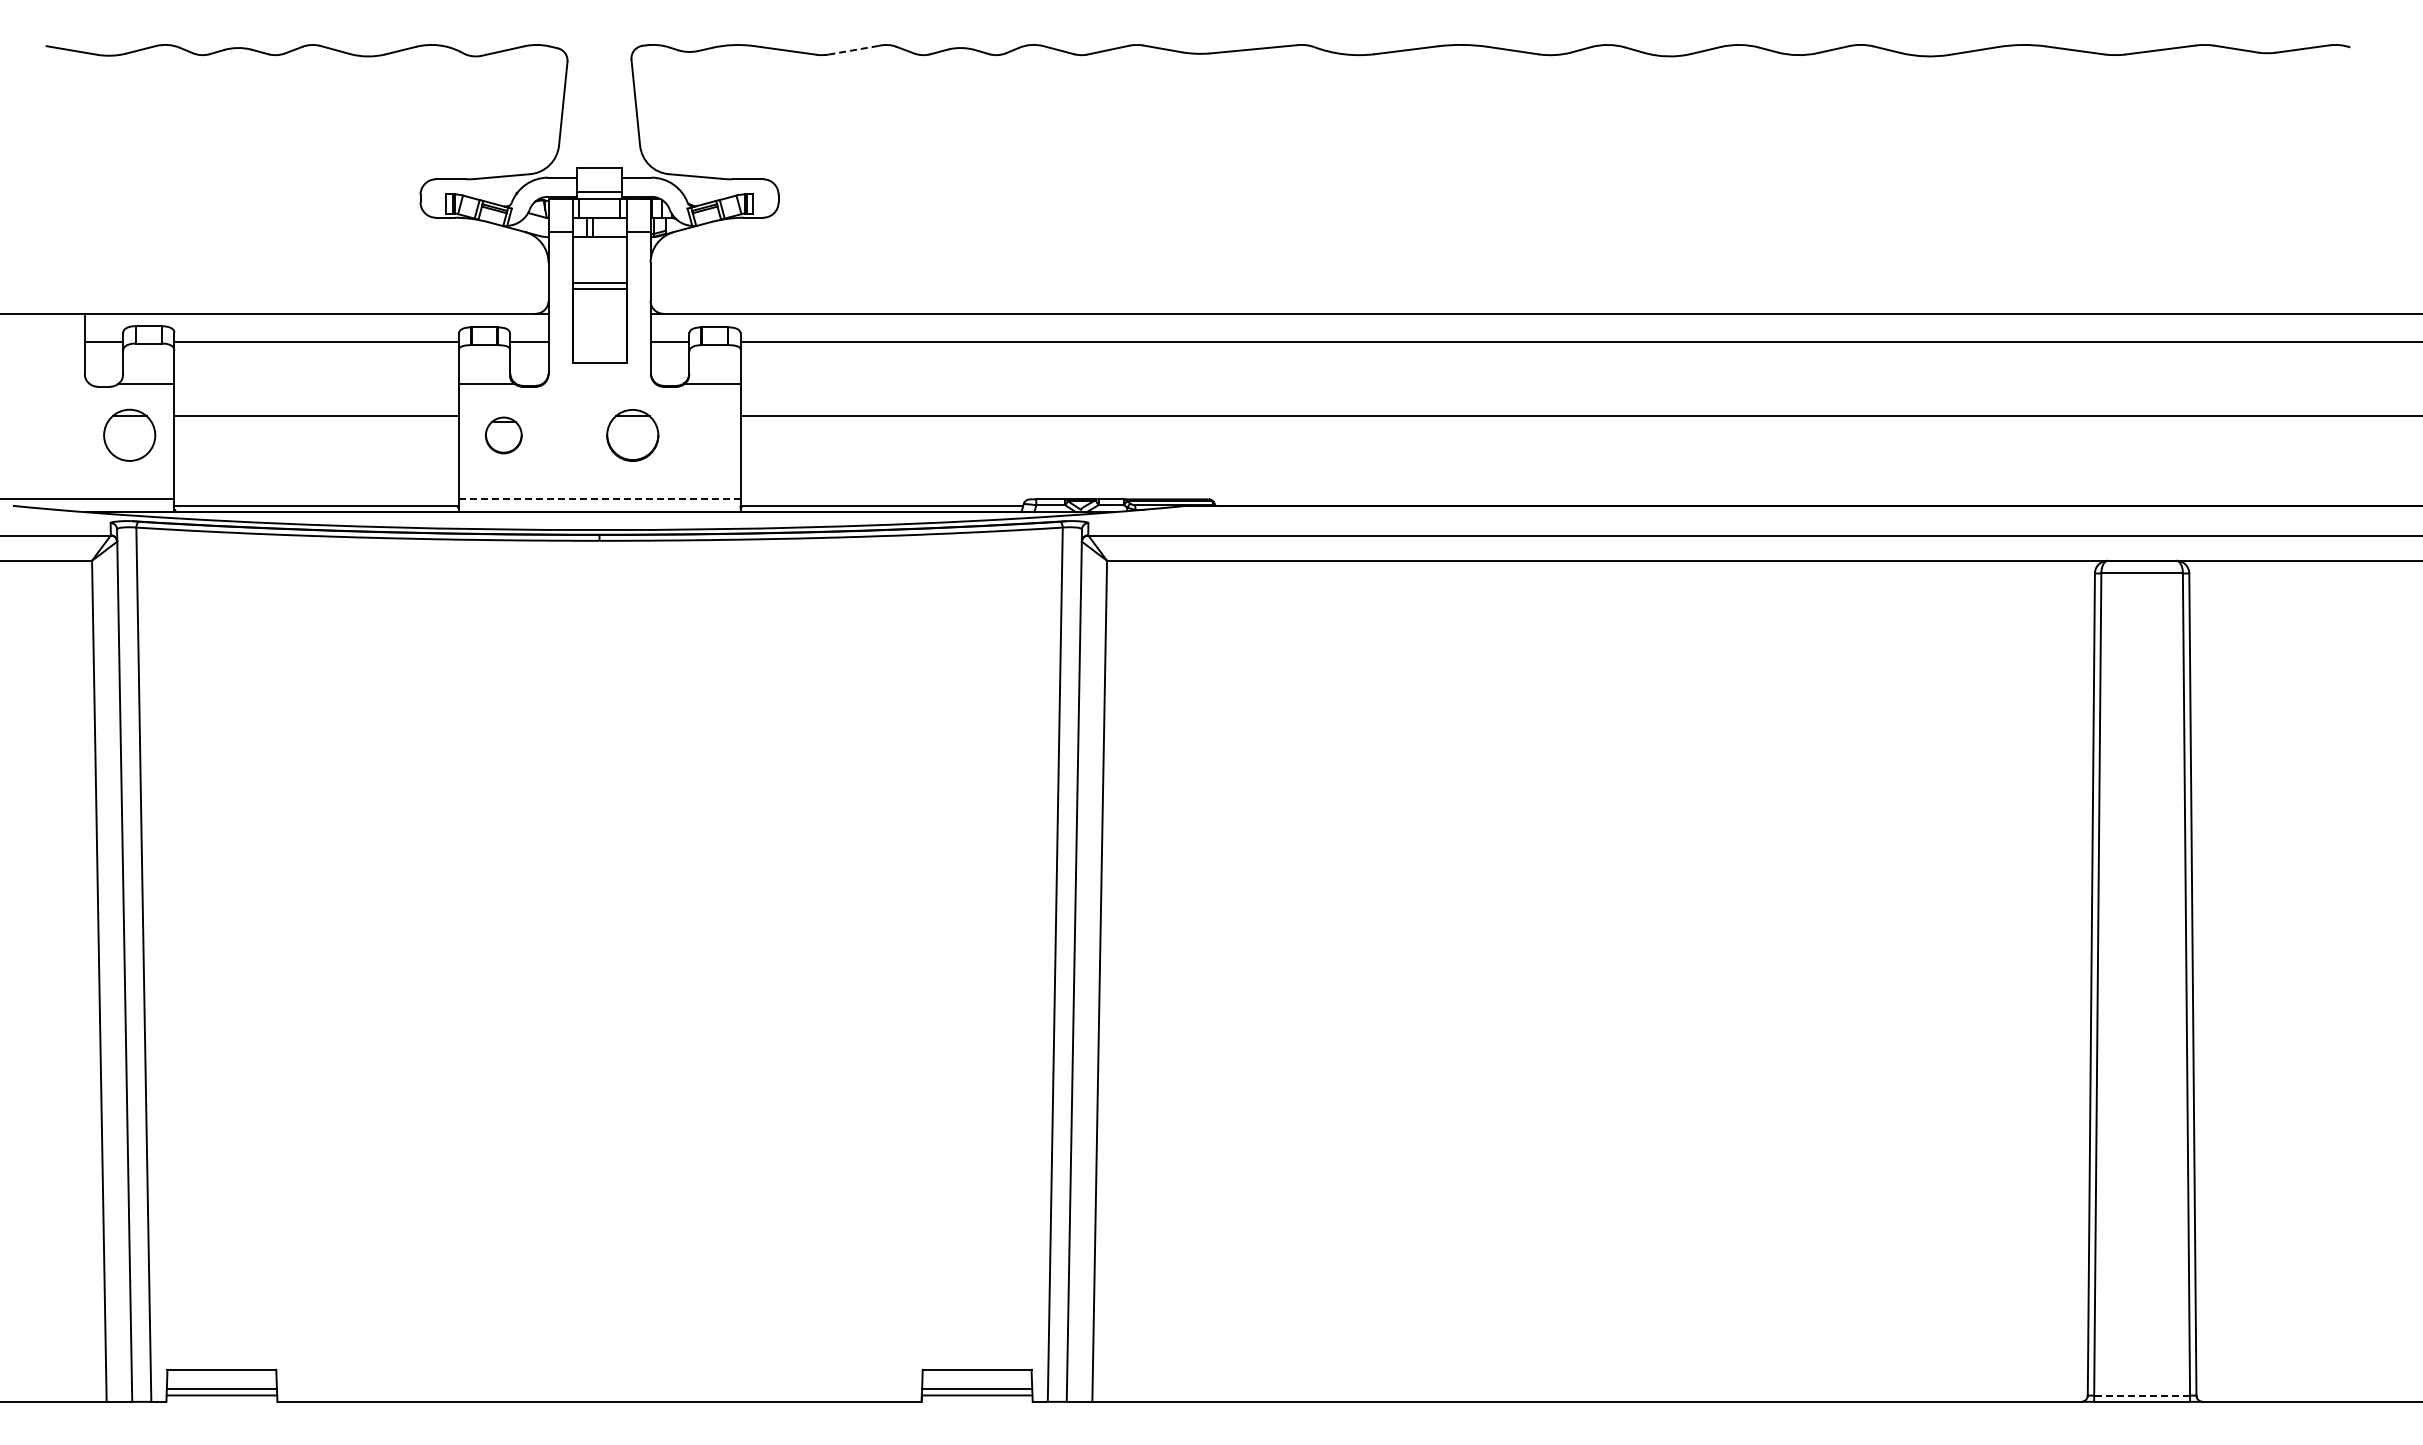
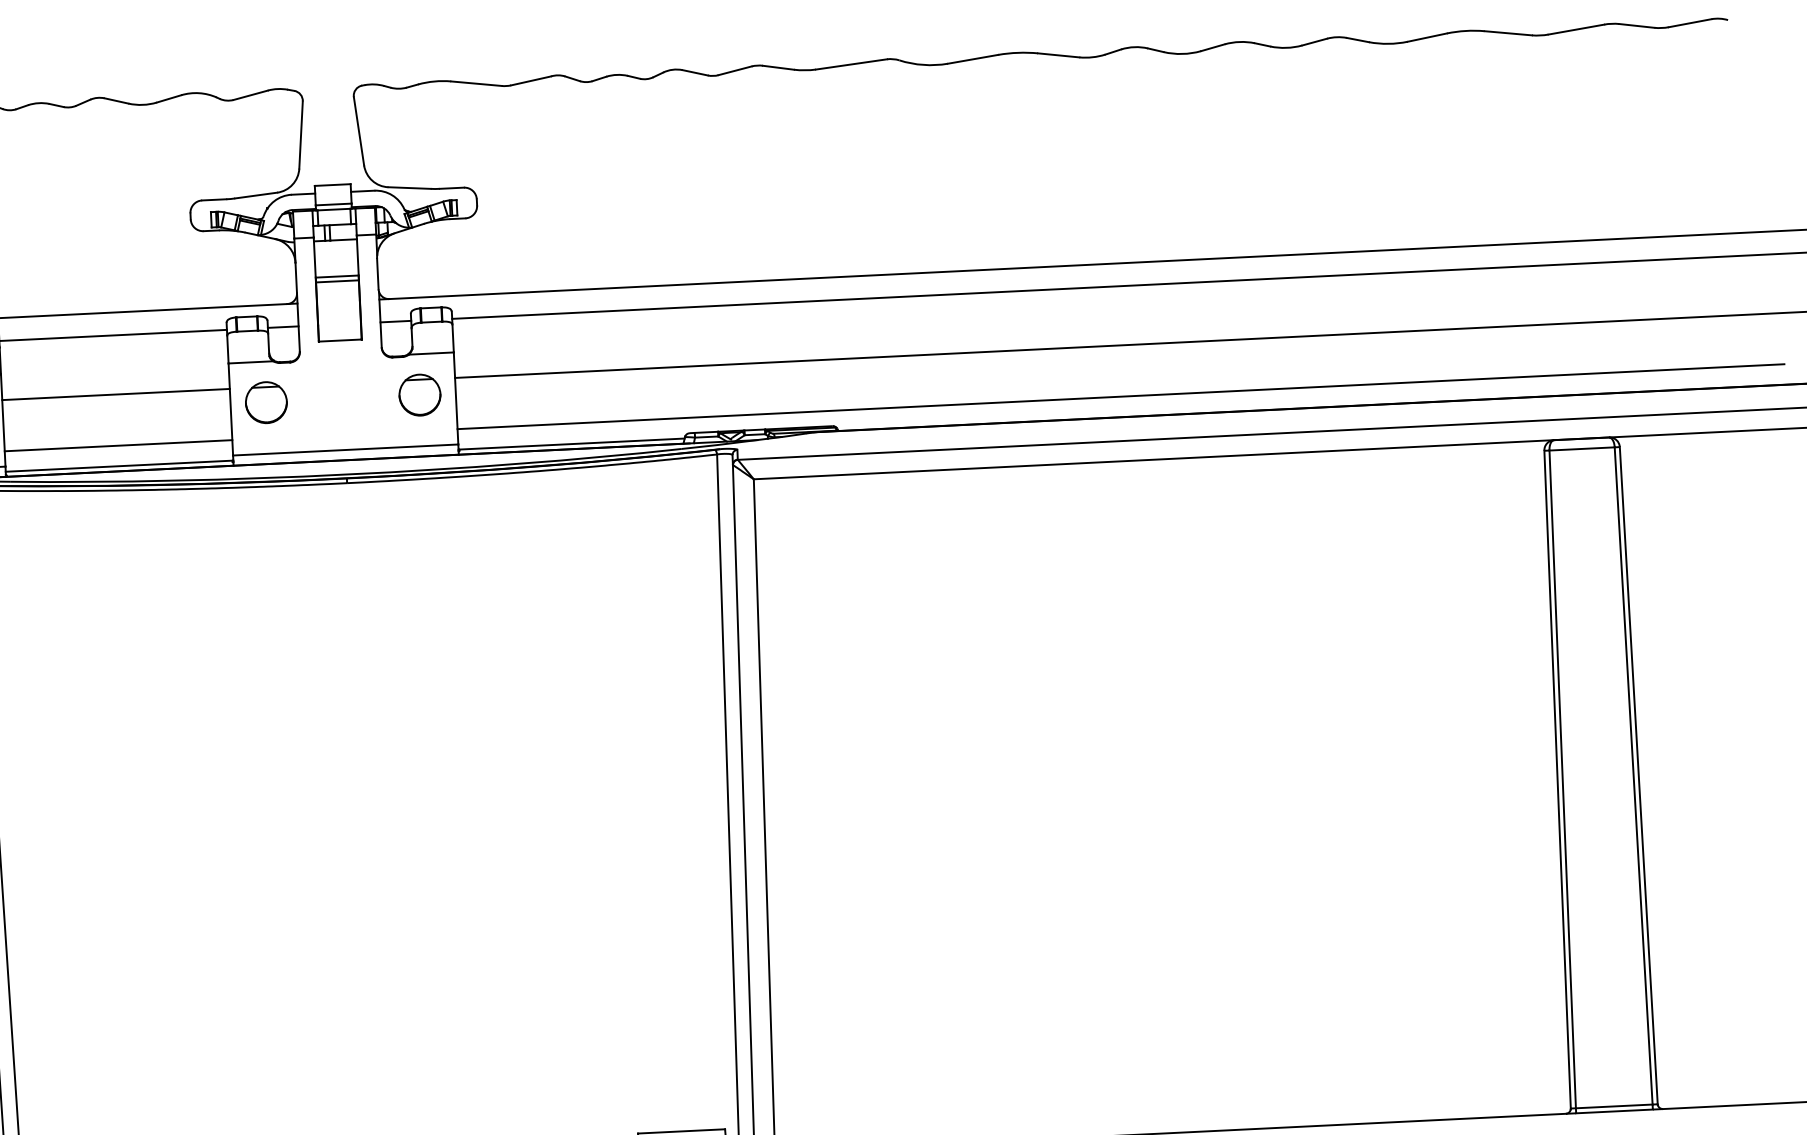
line: (853, 50) -> (531, 81), dashed -> solid
part: (503, 435) -> (266, 402), size x1.43
part: (632, 435) -> (419, 395), moved
line: (316, 480) -> (118, 445), added
line: (1569, 480) -> (1120, 396), added
line: (599, 499) -> (345, 450), dashed -> solid
line: (2142, 1395) -> (1614, 1106), dashed -> solid

